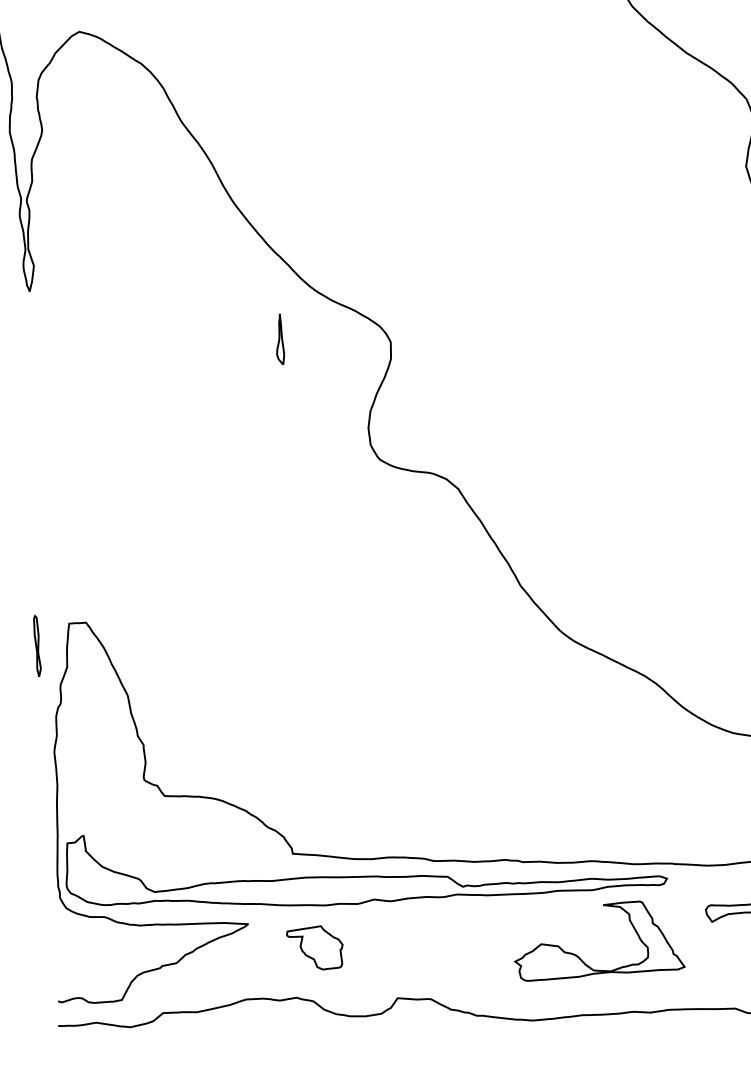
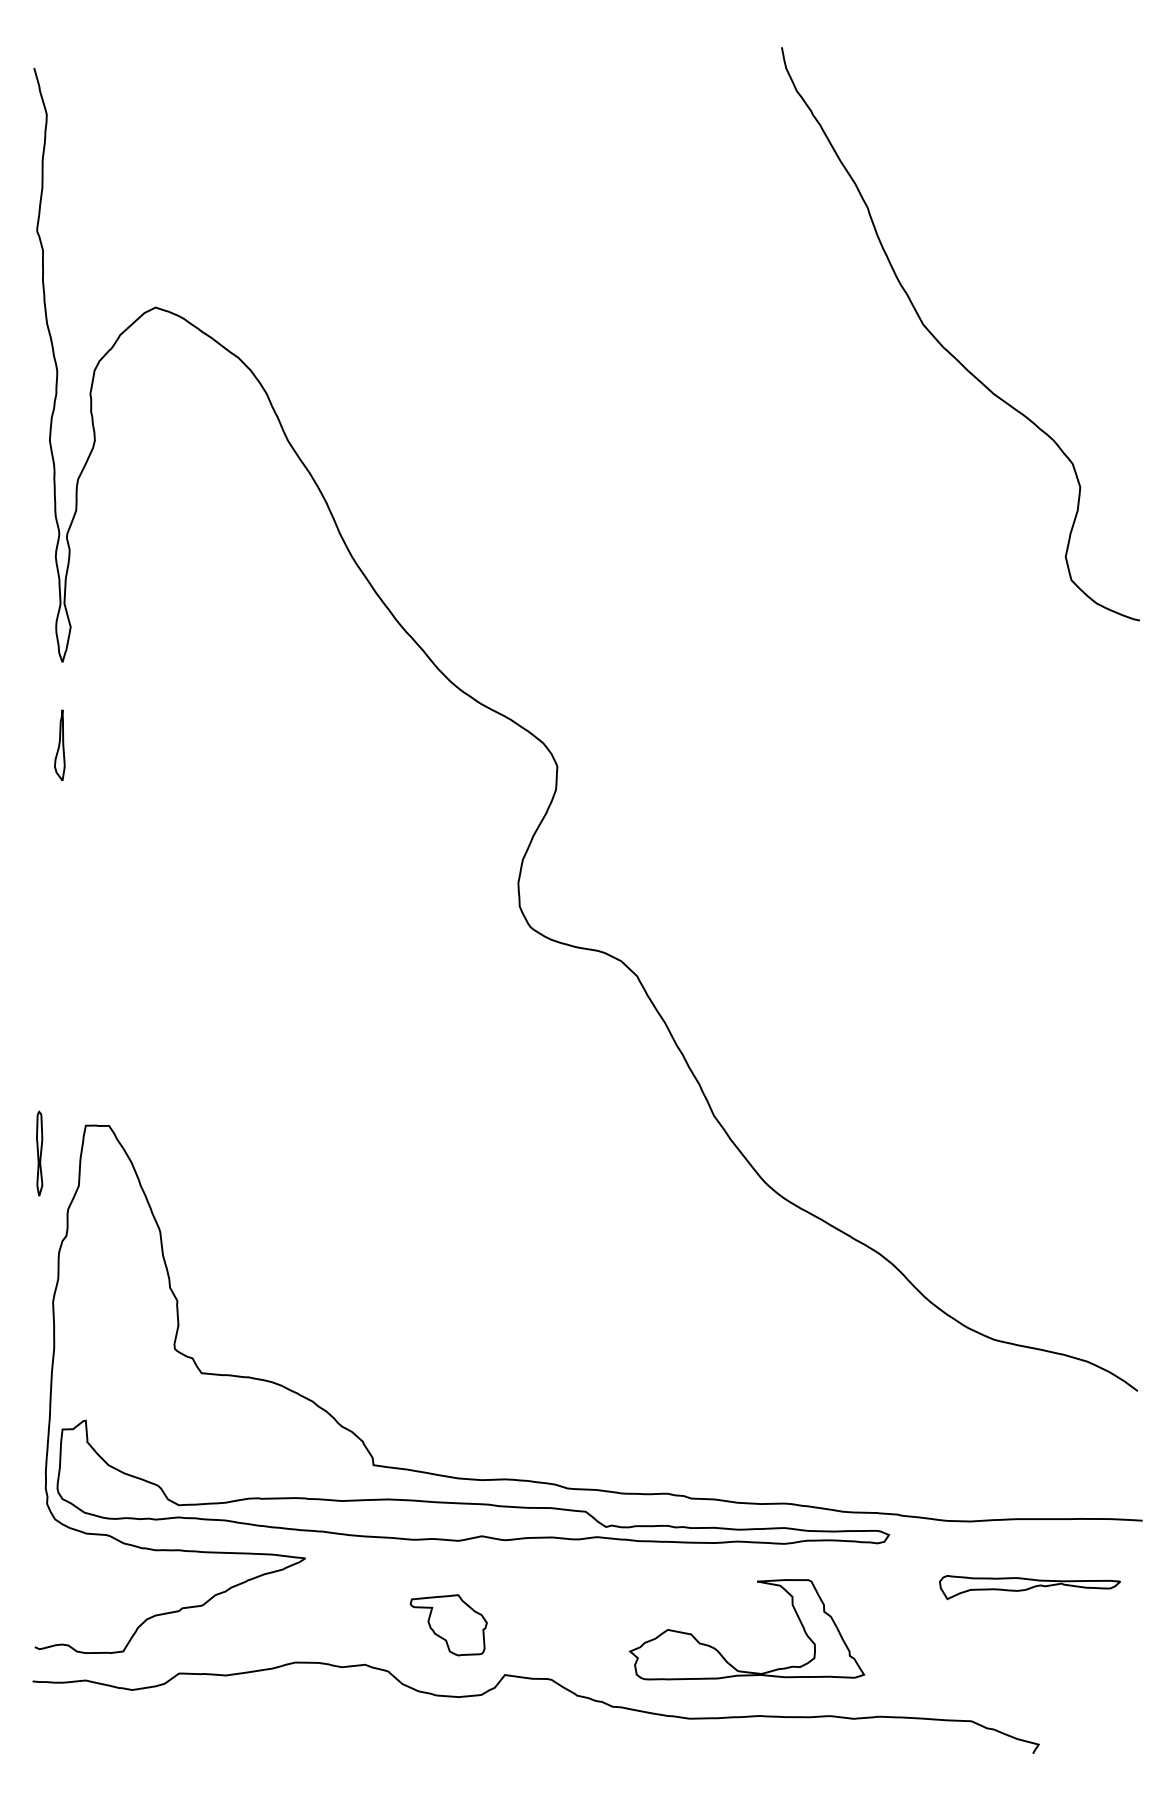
part: (279, 338) -> (59, 744), moved
part: (315, 948) -> (448, 1625), moved
part: (581, 958) -> (721, 1653), moved

